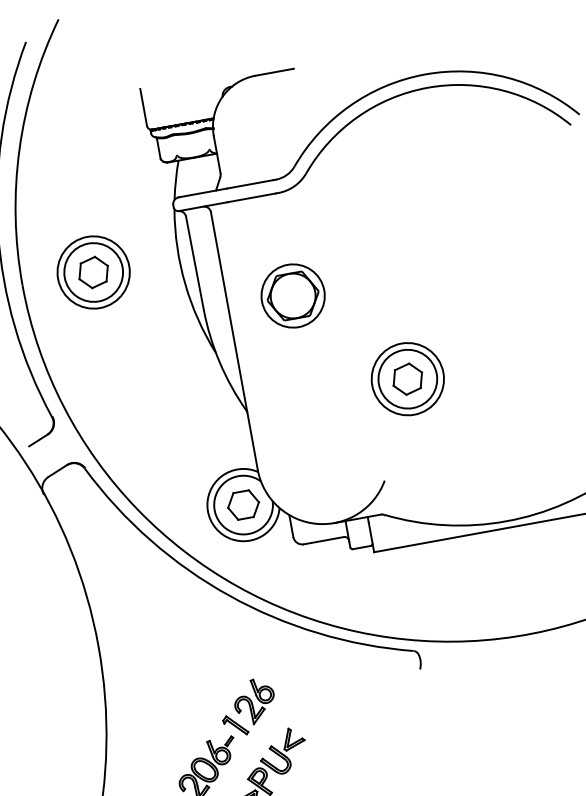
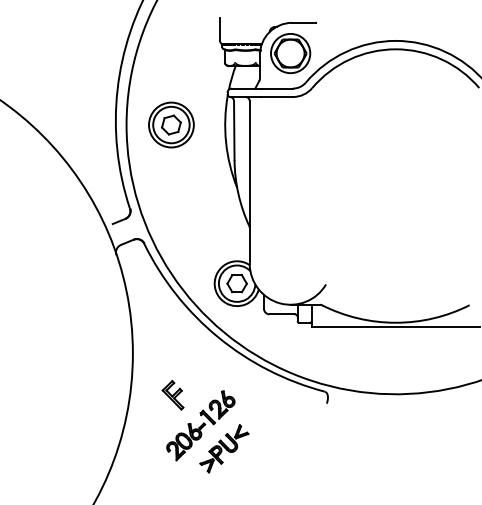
part: (292, 295) -> (290, 53), moved
part: (407, 378) -> (351, 224), removed
part: (173, 700) -> (172, 395), added

